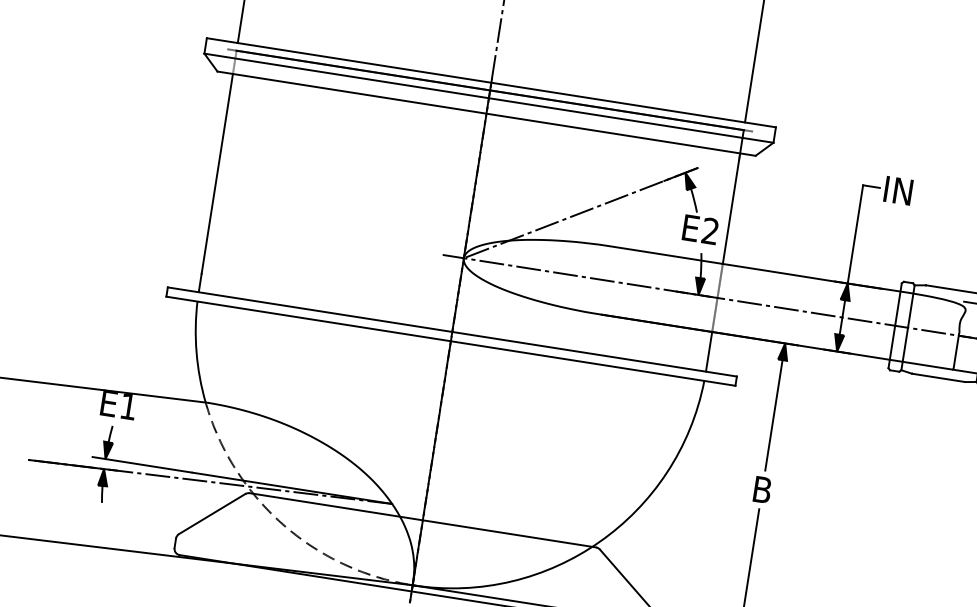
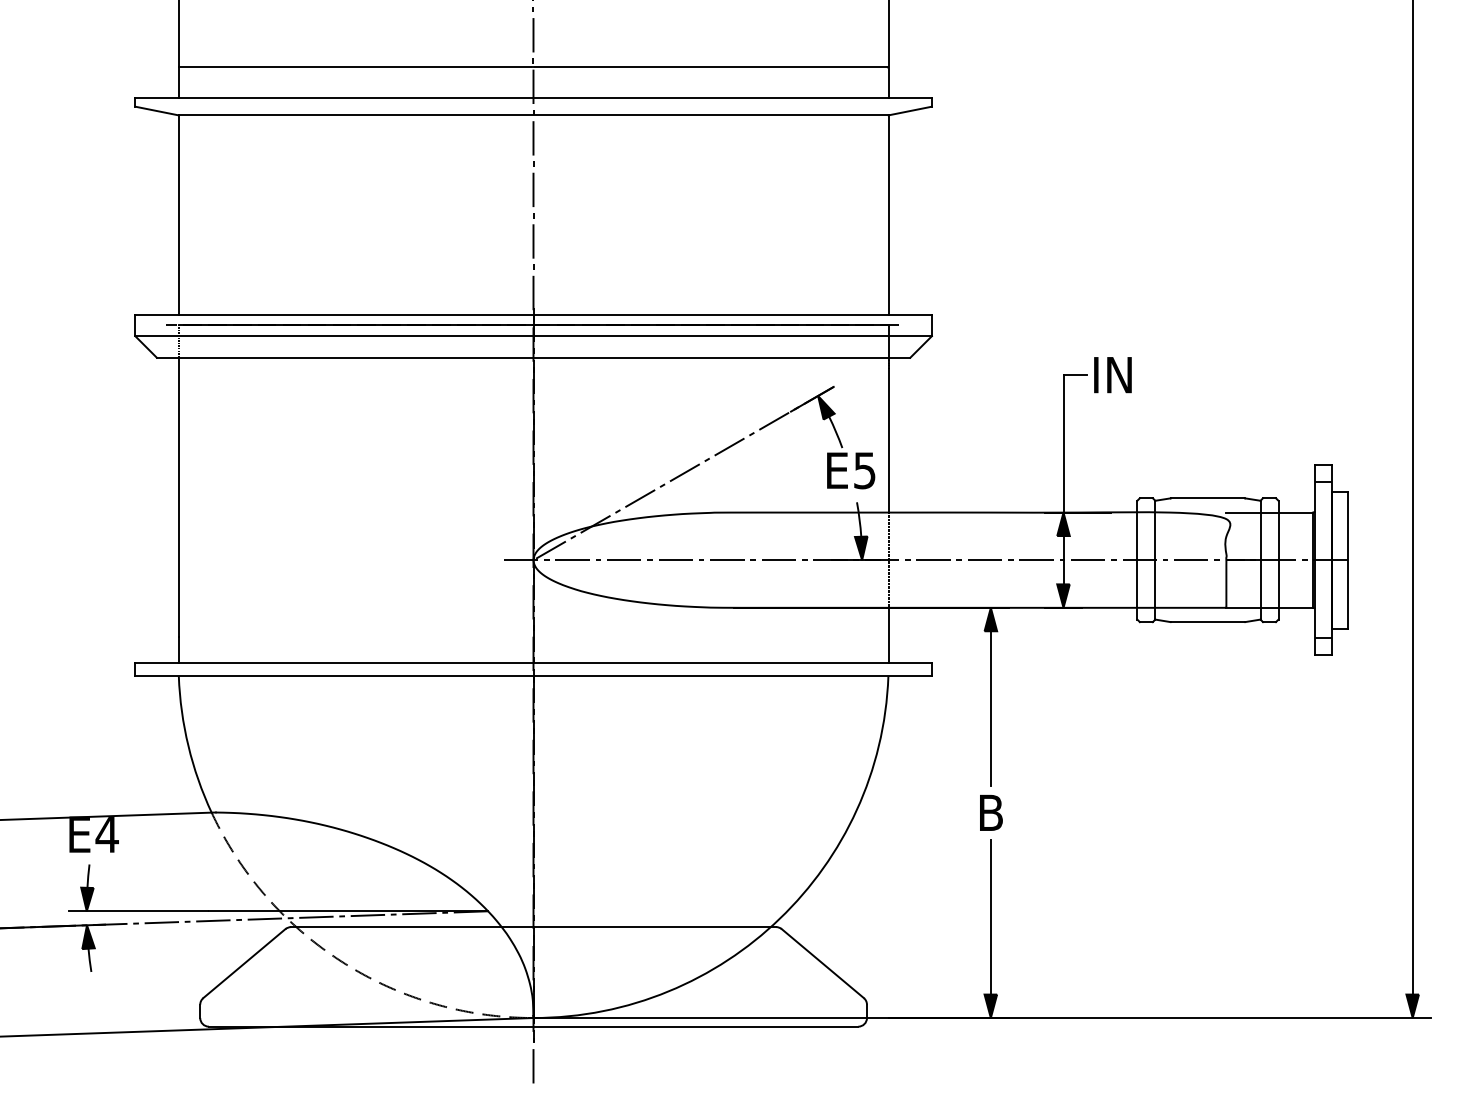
text: (710, 231) -> (864, 470), E2 -> E5
text: (128, 406) -> (106, 834), E1 -> E4

